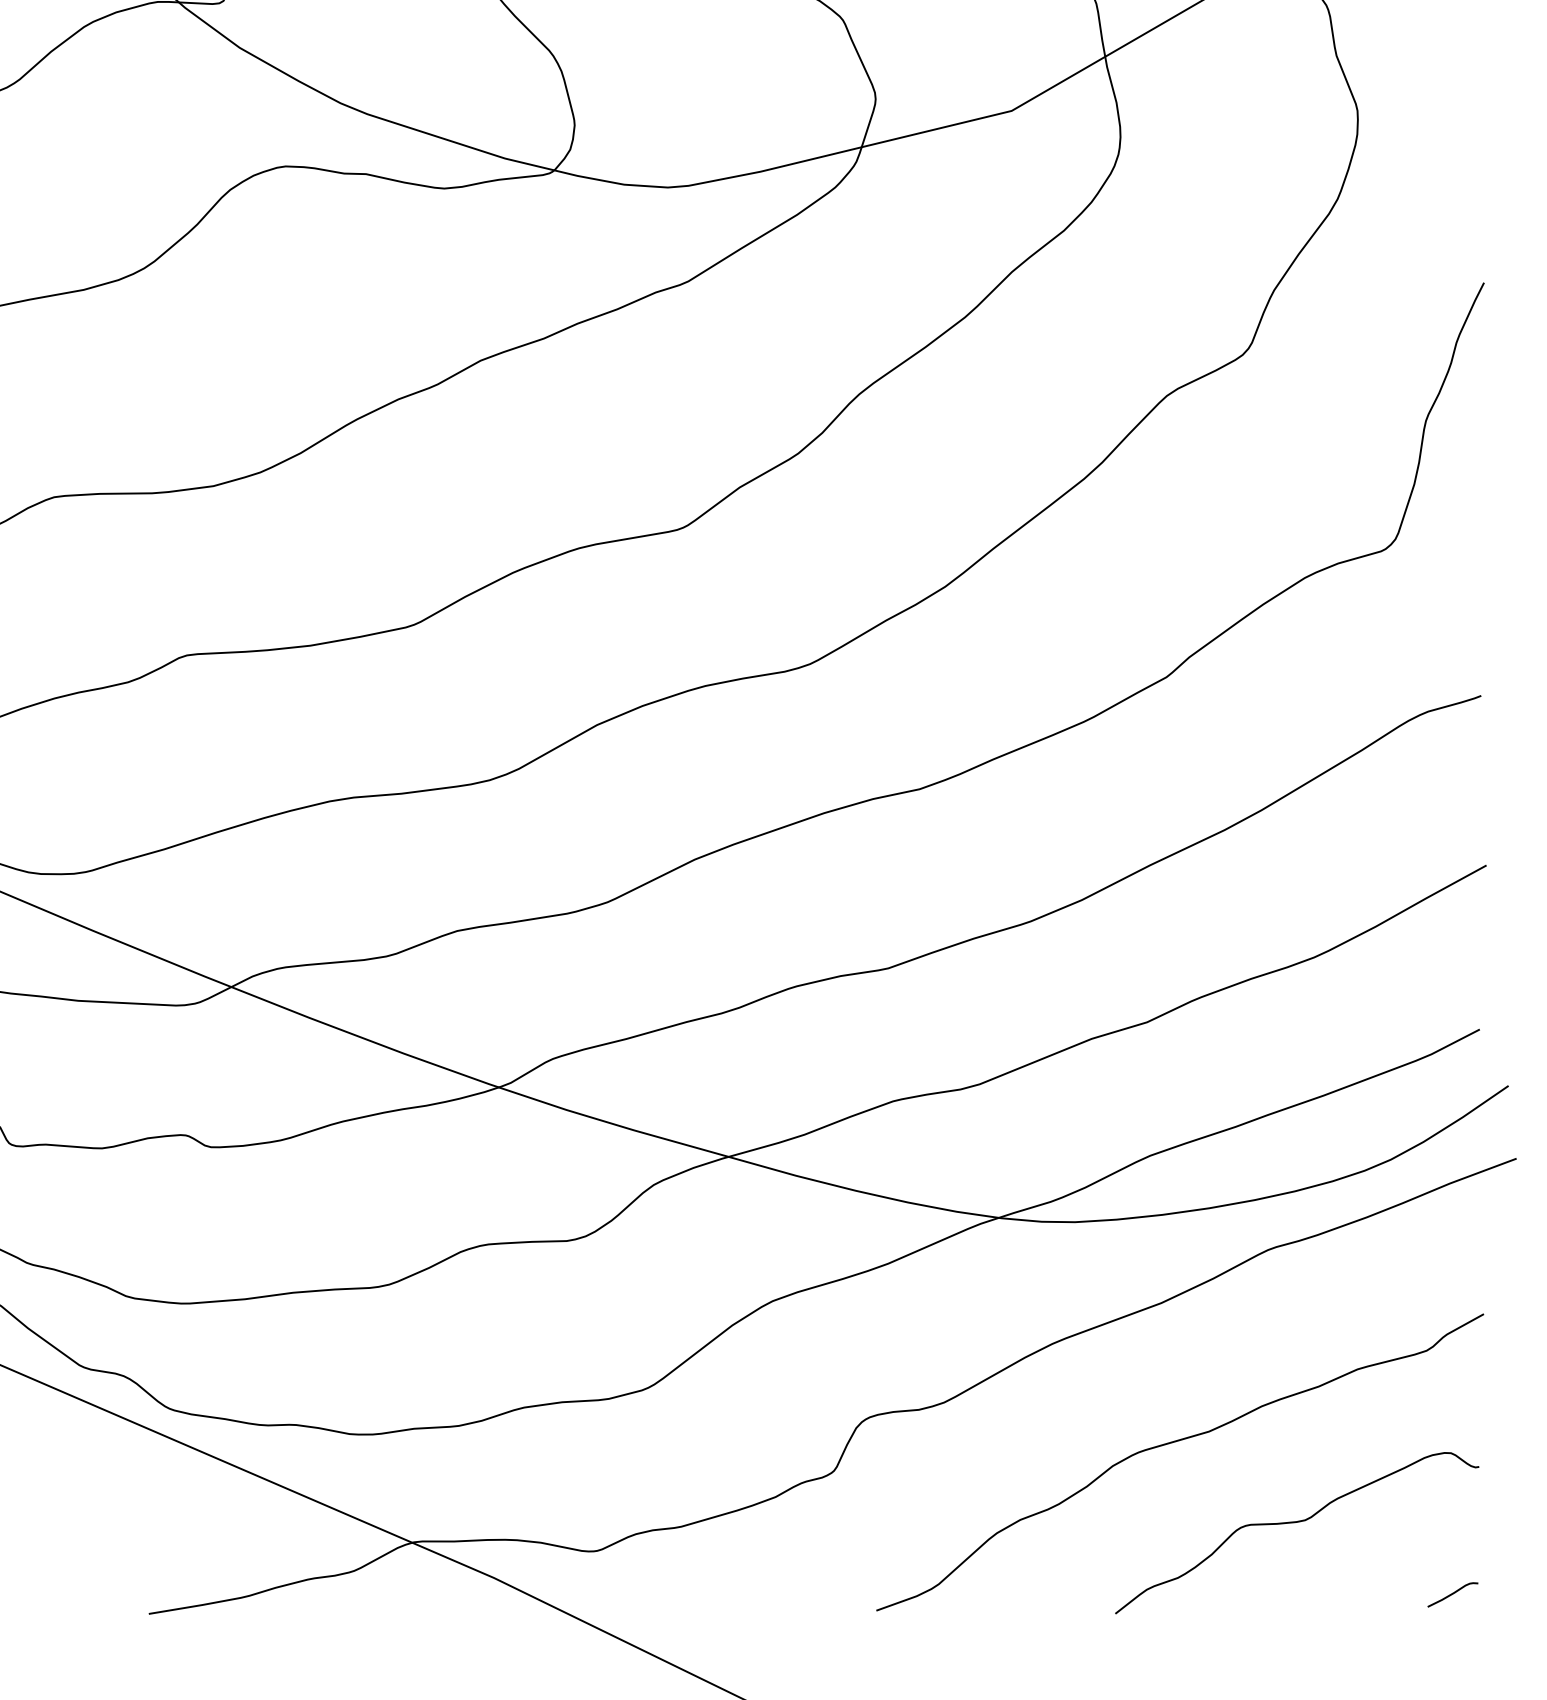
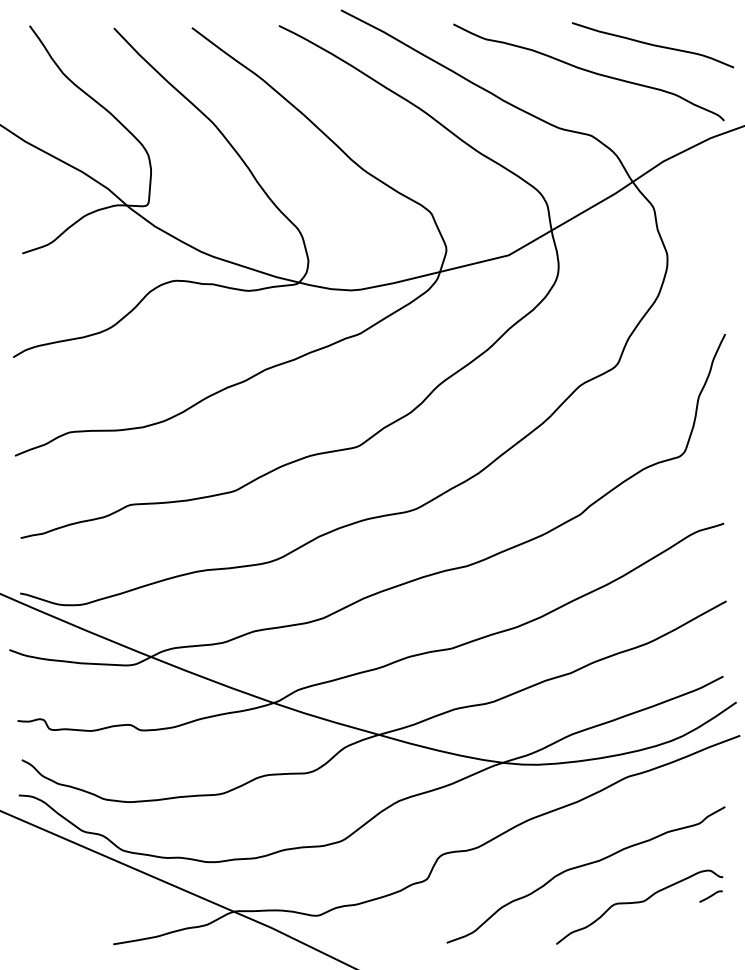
curve: (1451, 1594) -> (710, 896), moved

